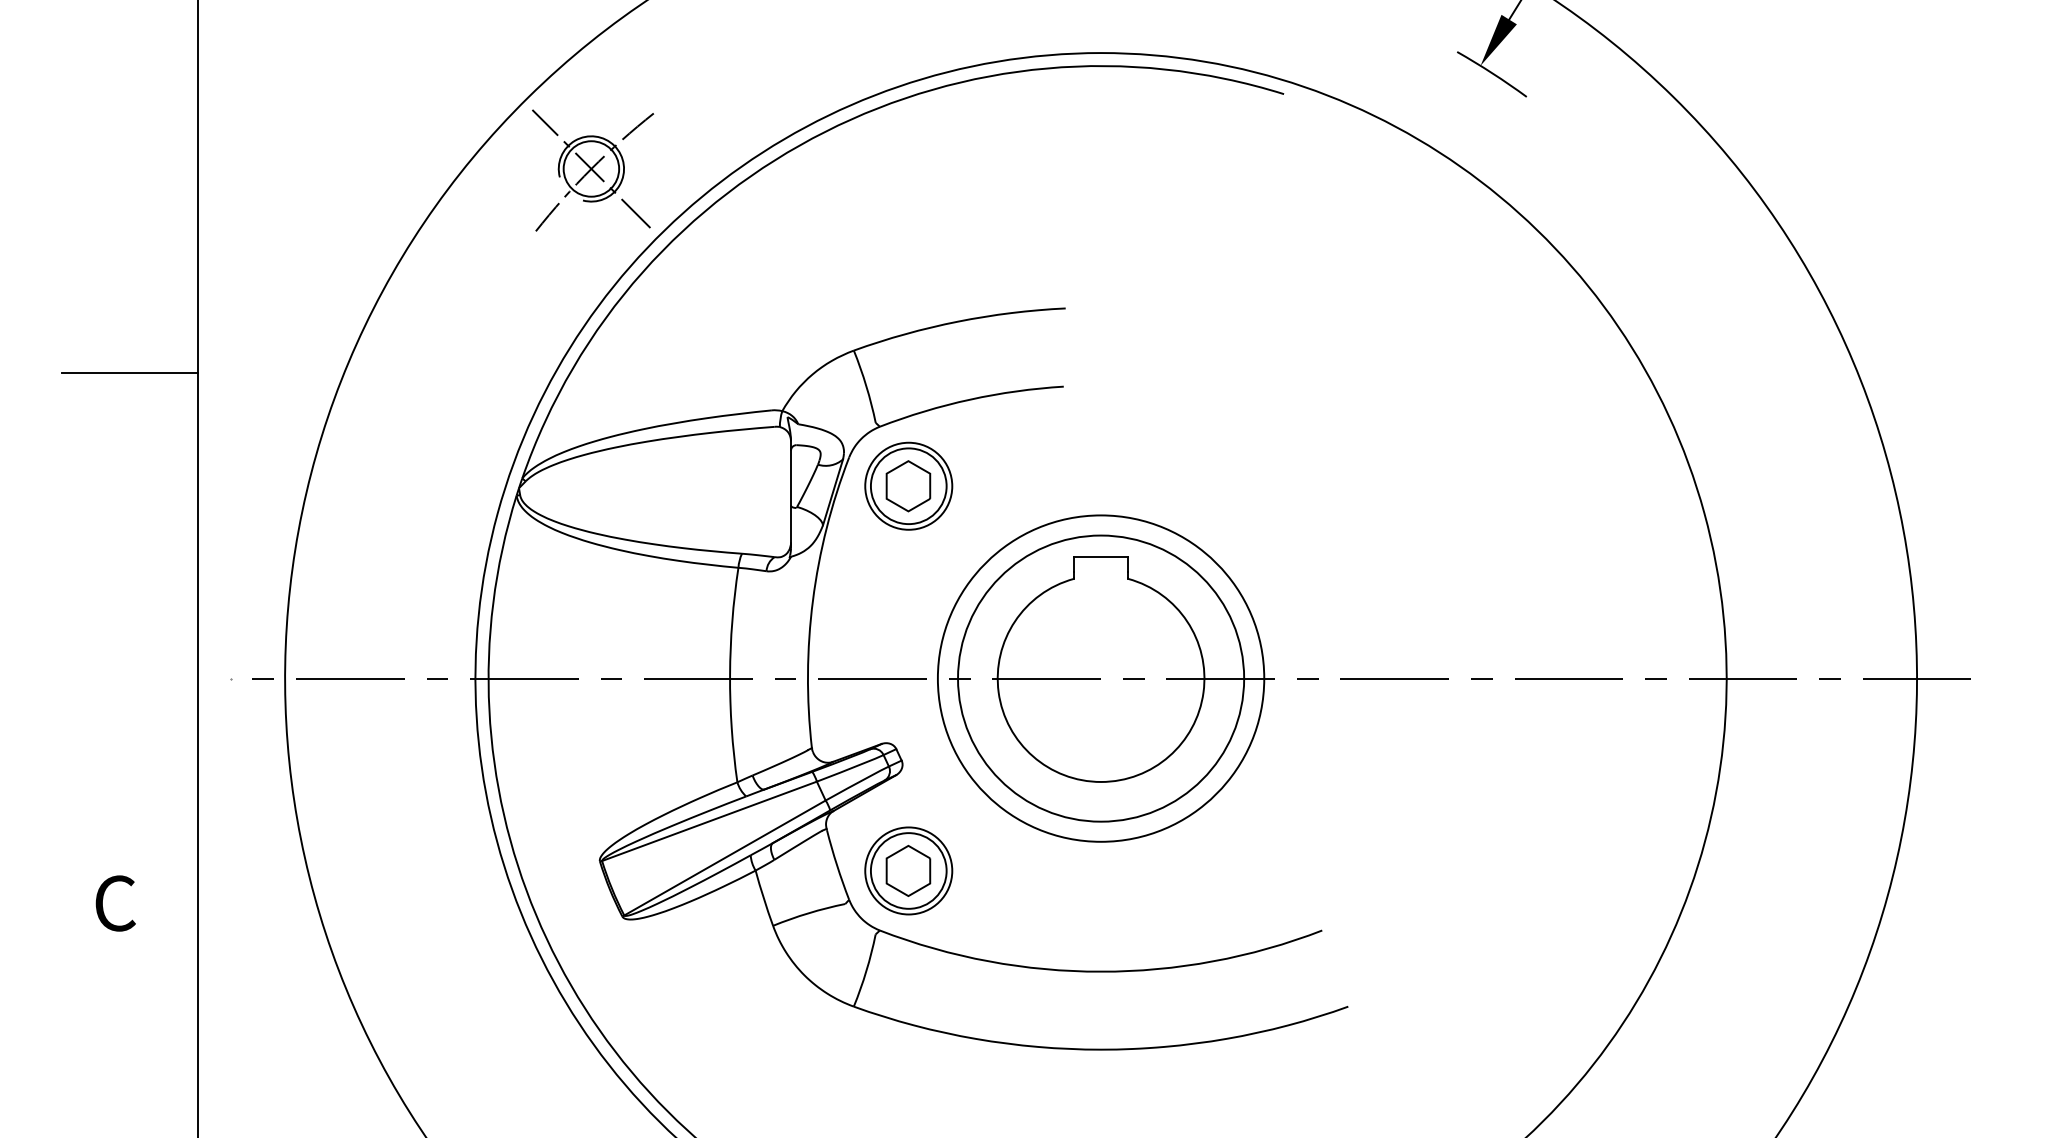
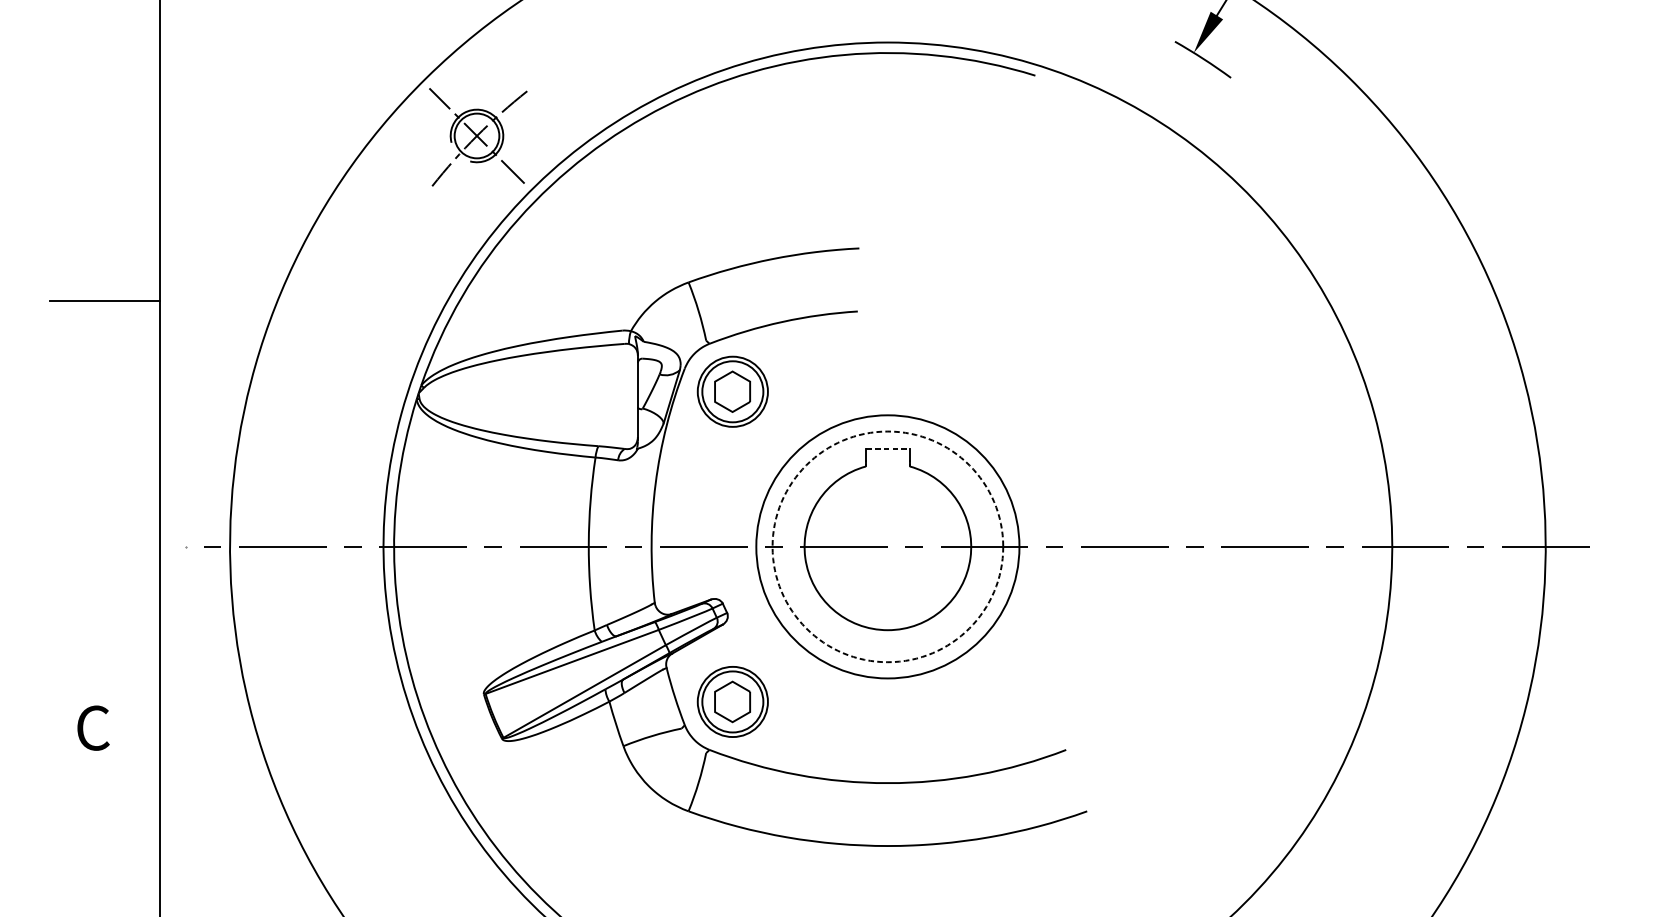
line: (1101, 557) -> (888, 449), solid -> dashed
circle: (1101, 678) -> (888, 546), solid -> dashed

